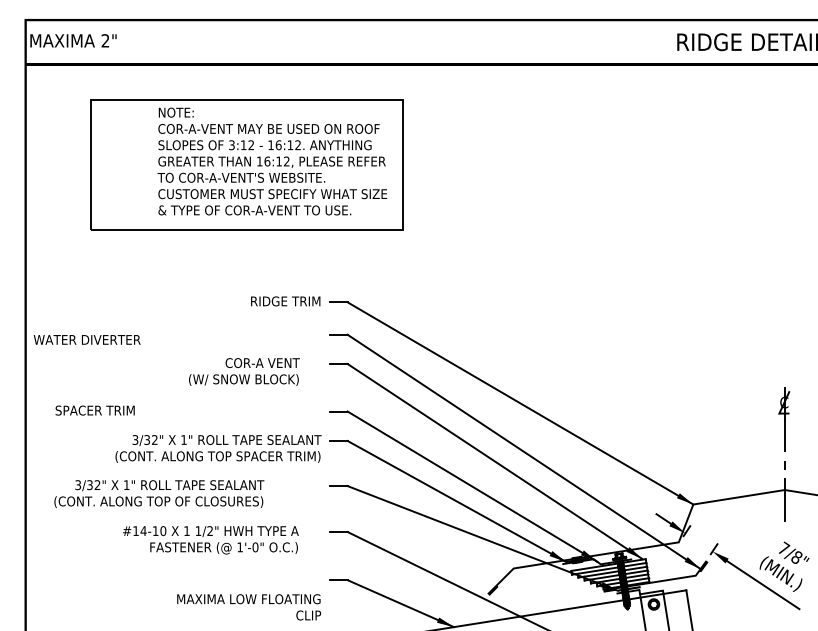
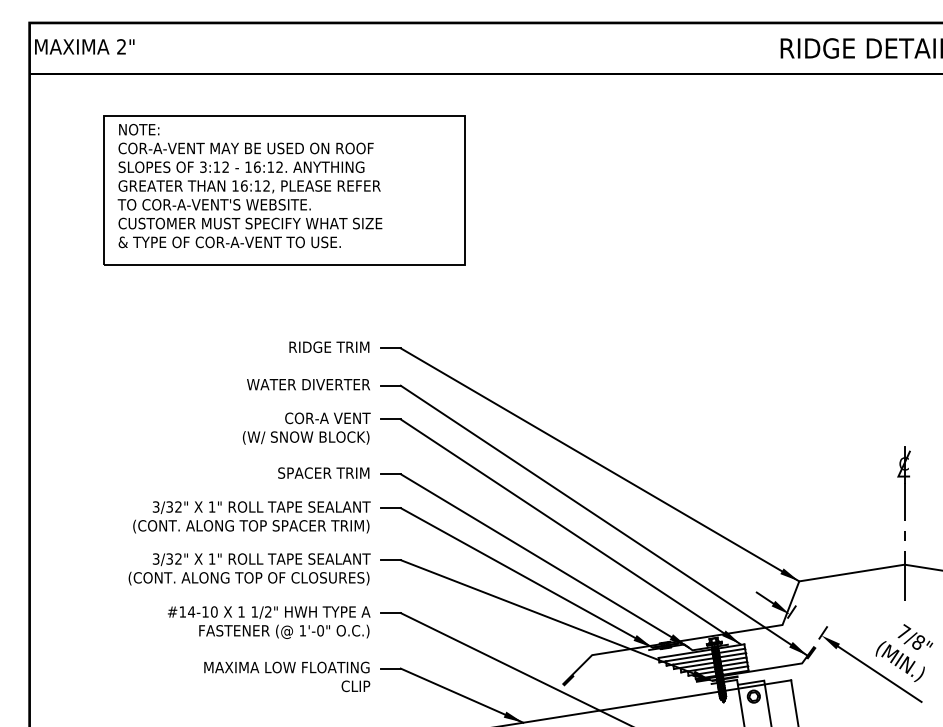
text: (271, 161) -> (249, 186), moved
text: (87, 339) -> (308, 384), moved
text: (244, 371) -> (306, 428), moved
text: (94, 410) -> (323, 472), moved
text: (159, 494) -> (249, 569), moved
text: (211, 540) -> (269, 622), moved
text: (249, 606) -> (287, 676), moved

